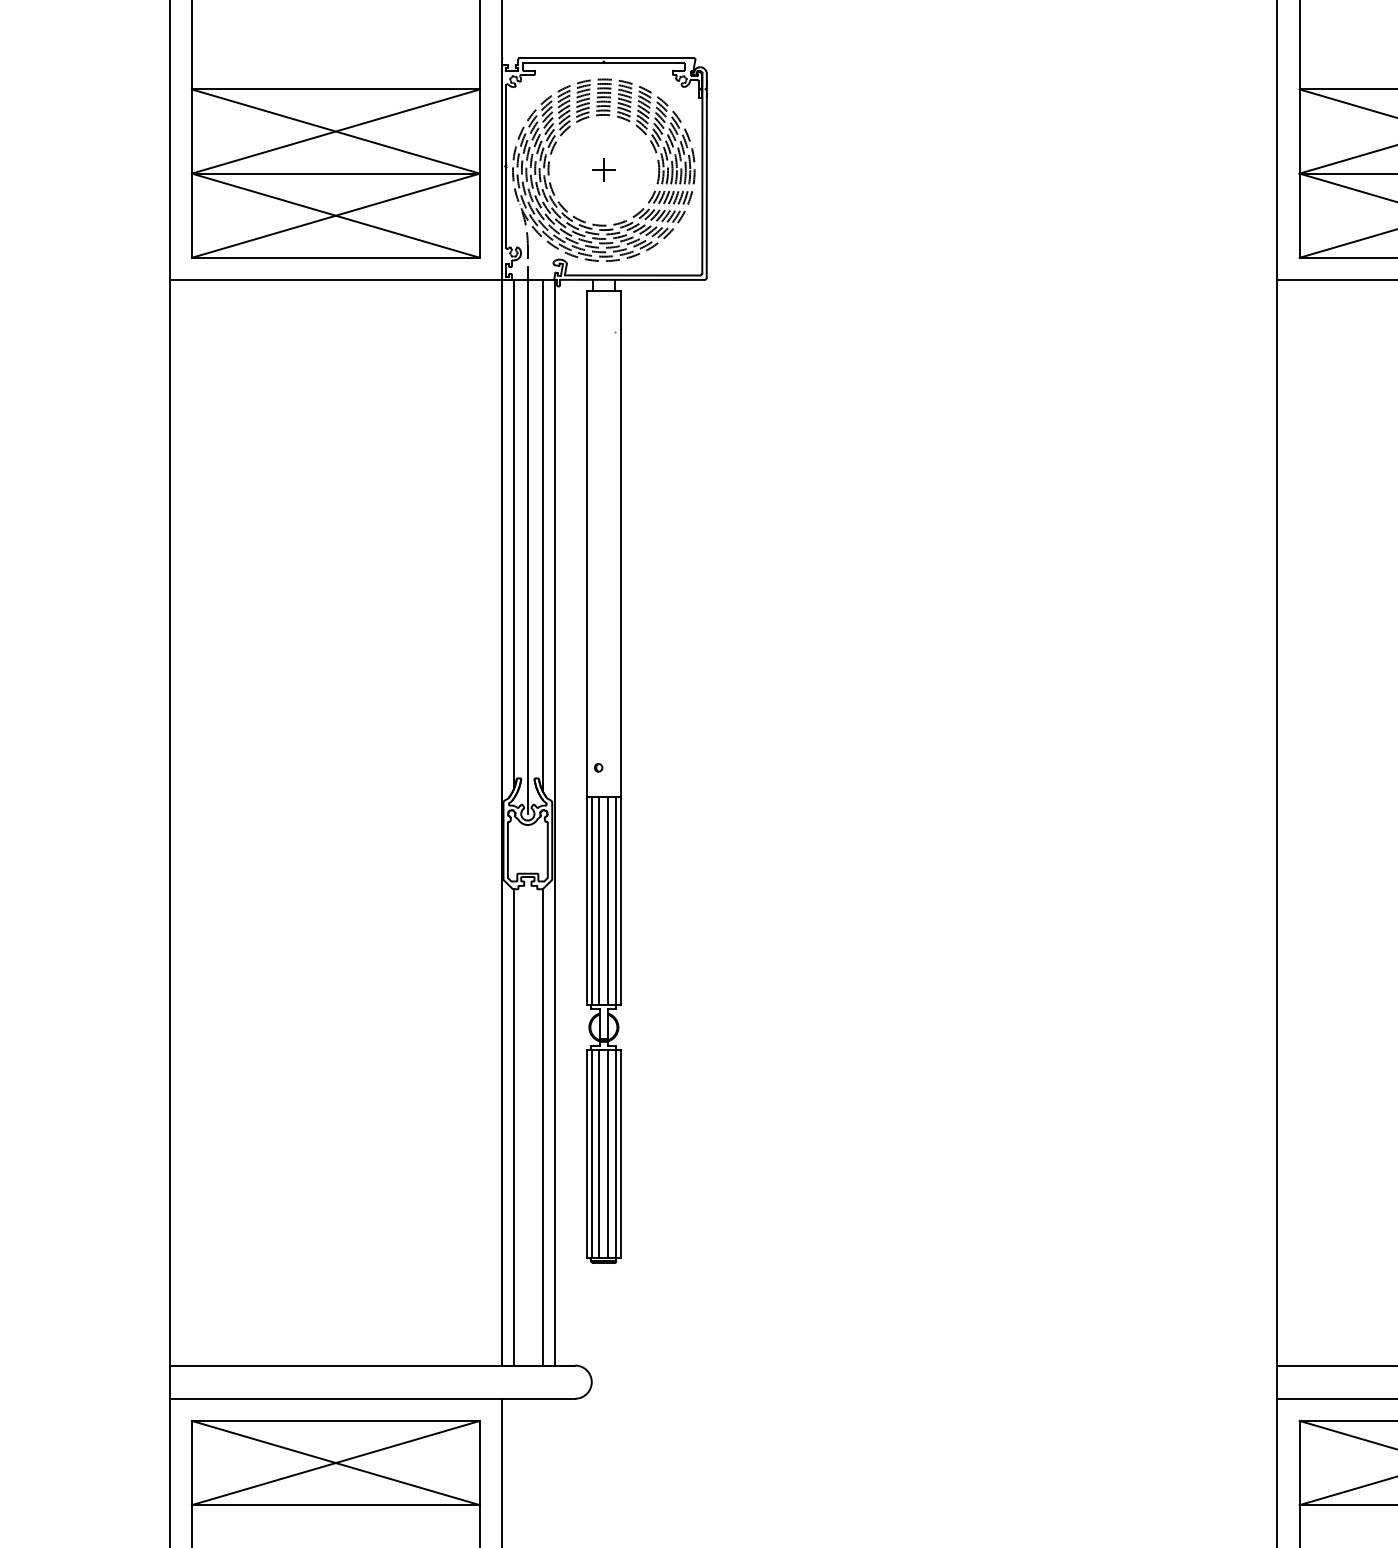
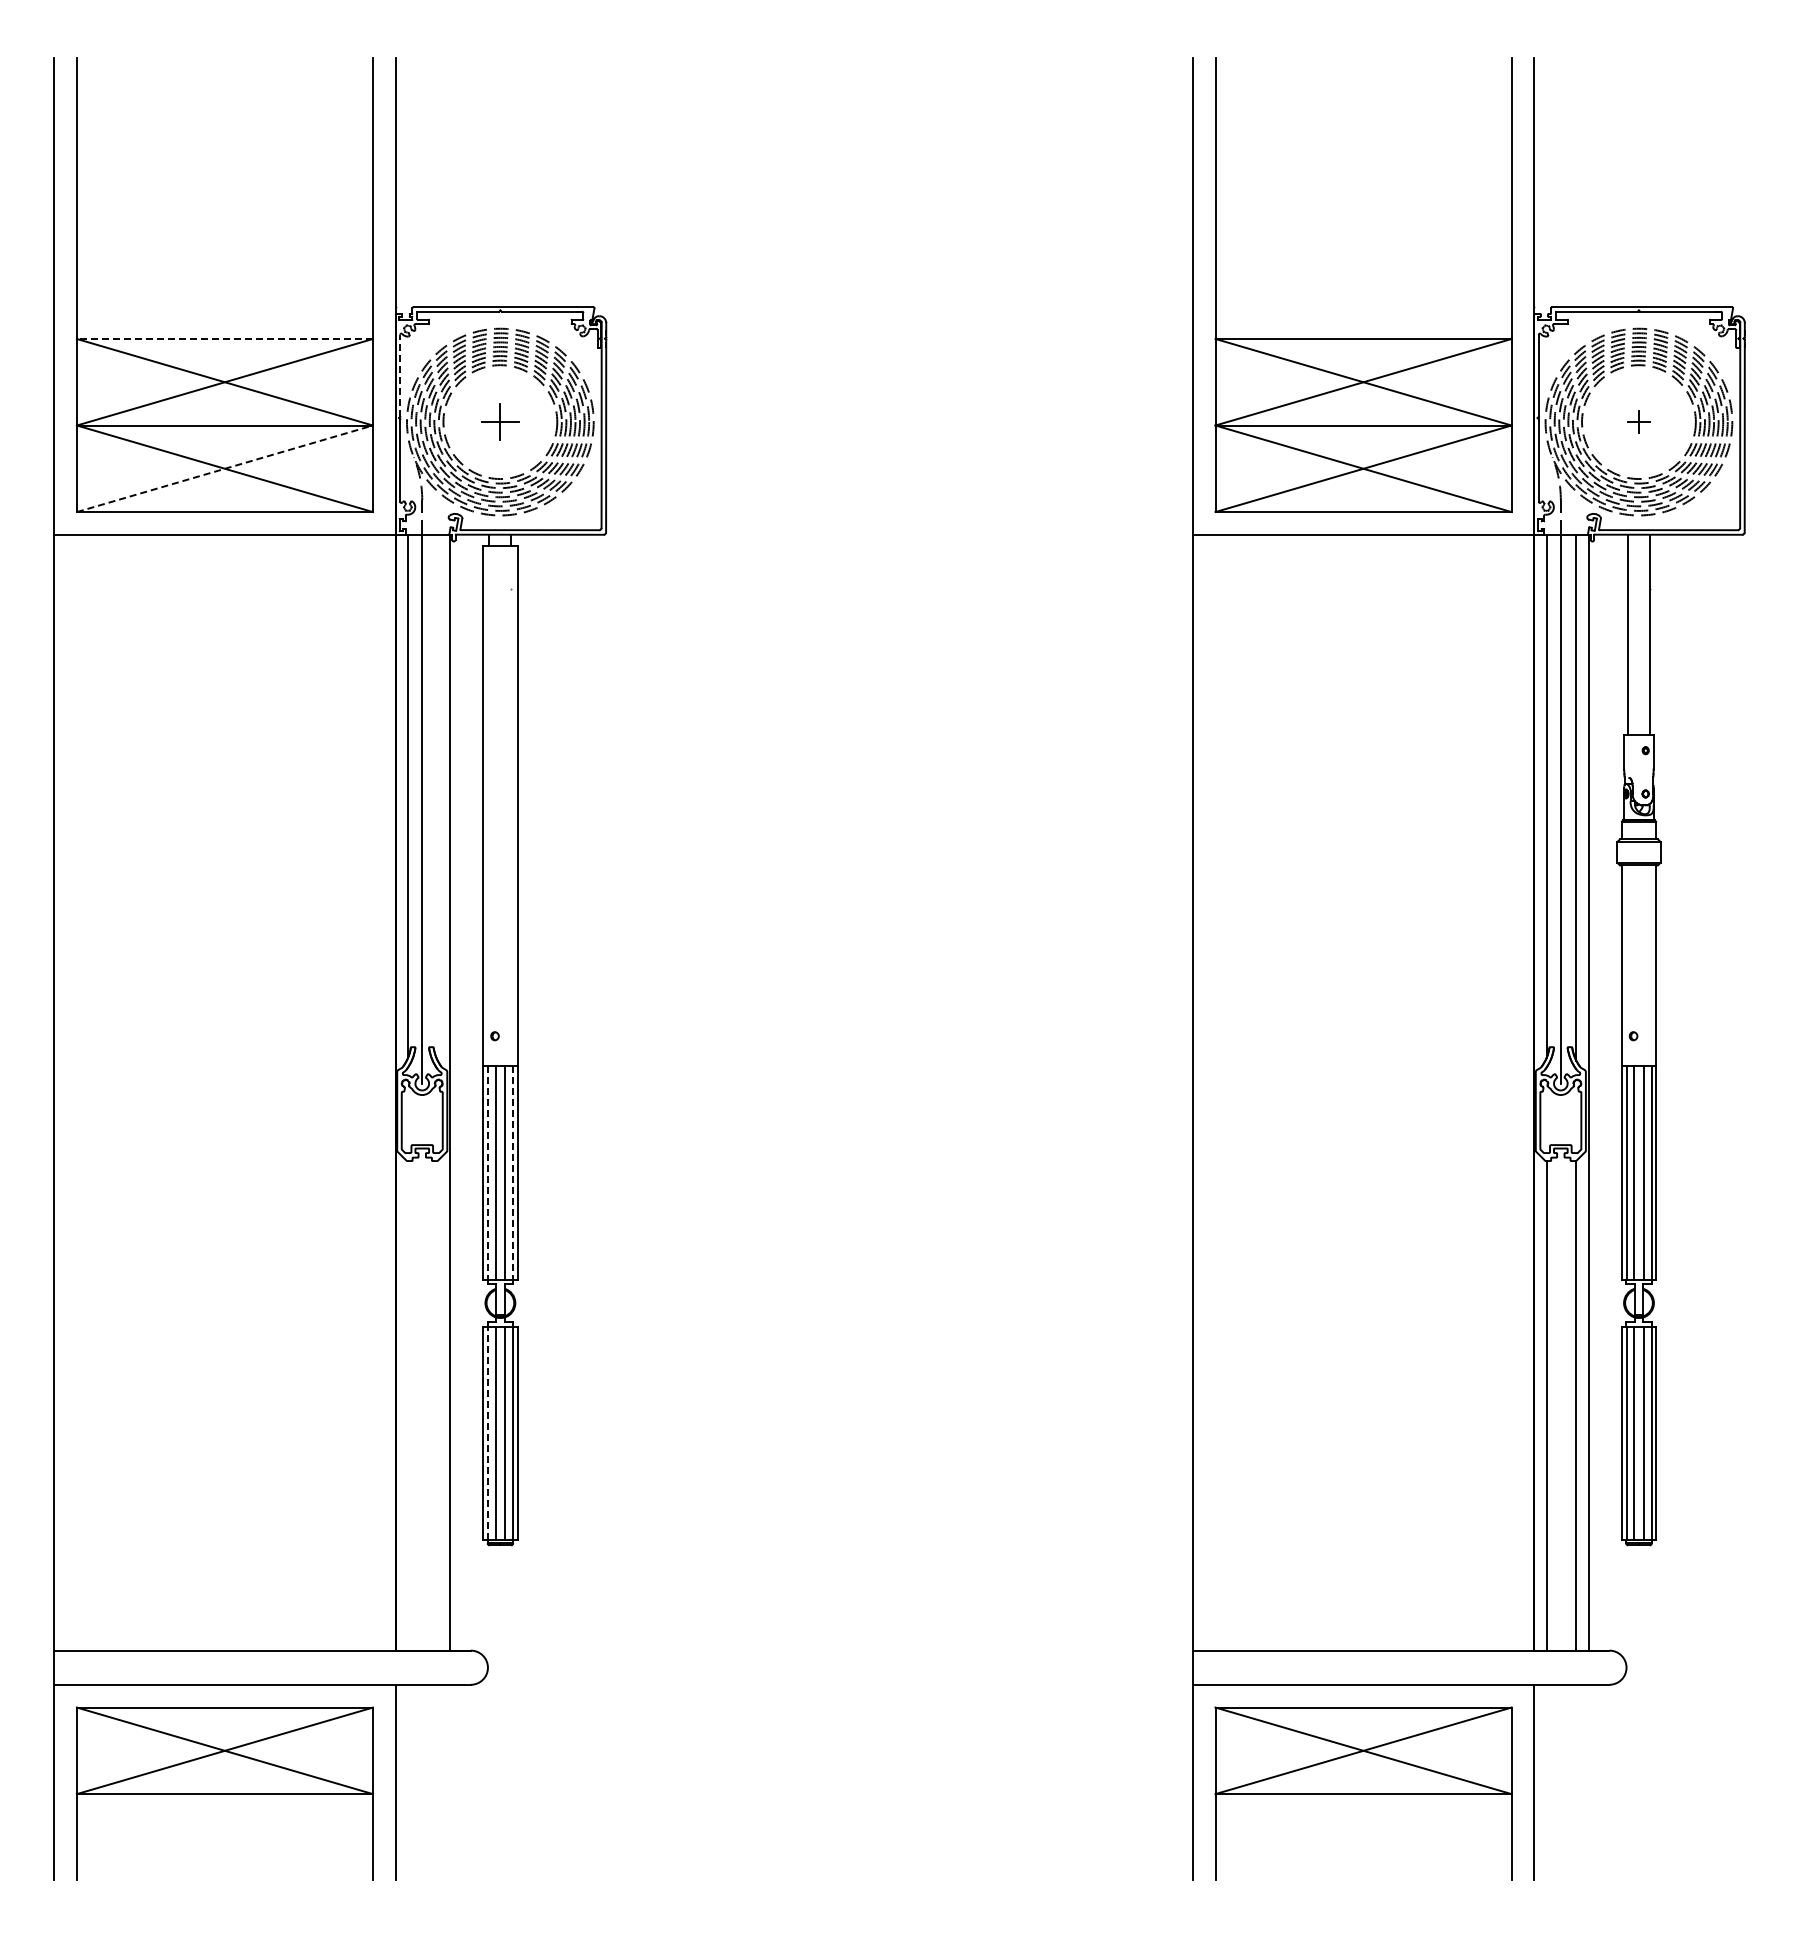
line: (335, 88) -> (224, 338), solid -> dashed
line: (506, 124) -> (400, 375), solid -> dashed
part: (603, 169) -> (500, 421), size x1.6
line: (336, 215) -> (225, 468), solid -> dashed
line: (542, 535) -> (437, 797), removed
line: (591, 900) -> (487, 1172), solid -> dashed
line: (615, 900) -> (512, 1172), solid -> dashed
line: (514, 1127) -> (408, 1405), removed
line: (542, 1127) -> (437, 1405), removed
line: (591, 1154) -> (487, 1433), solid -> dashed

